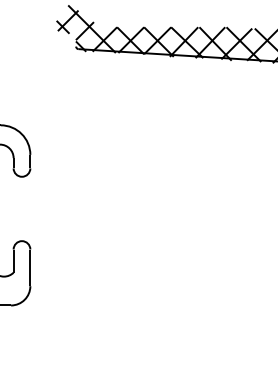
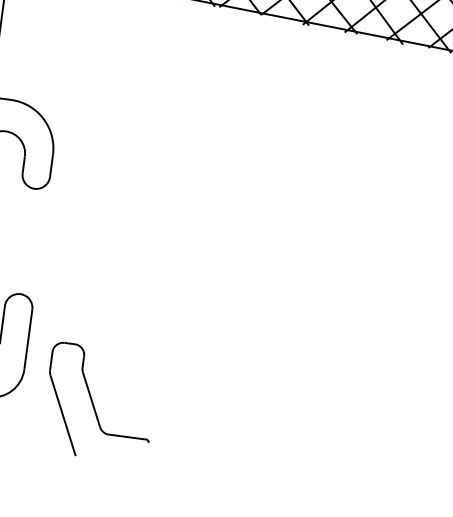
part: (78, 300) -> (99, 403), added

